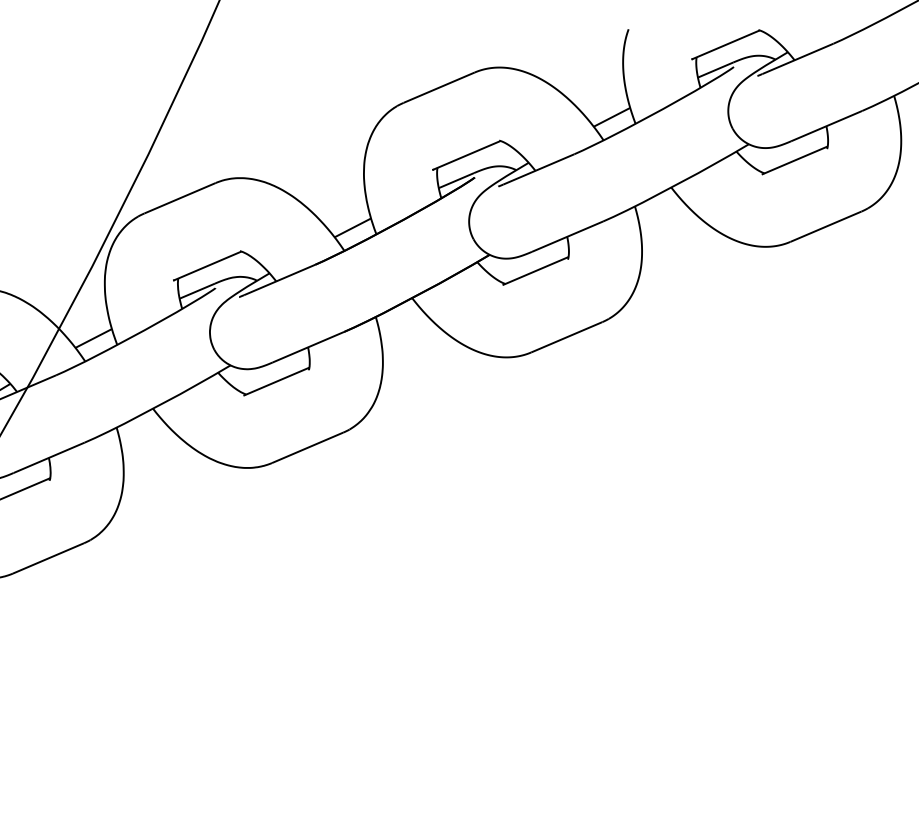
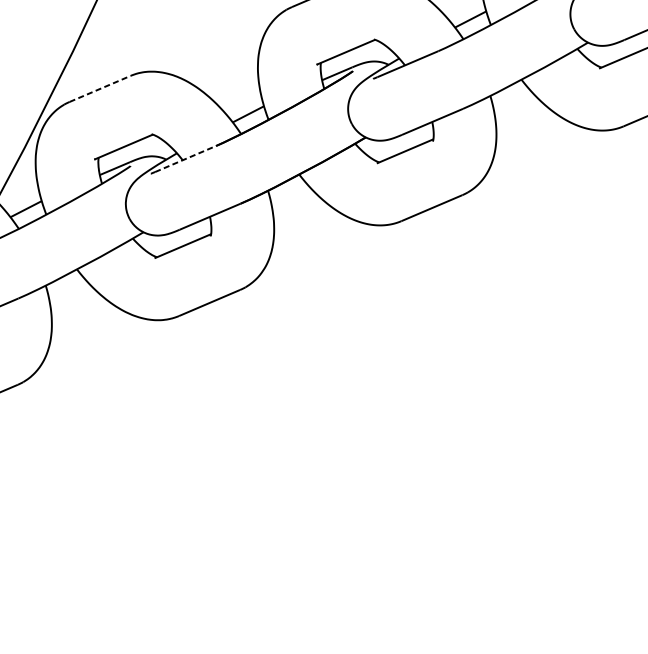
line: (180, 198) -> (100, 89), solid -> dashed
line: (279, 279) -> (185, 158), solid -> dashed

